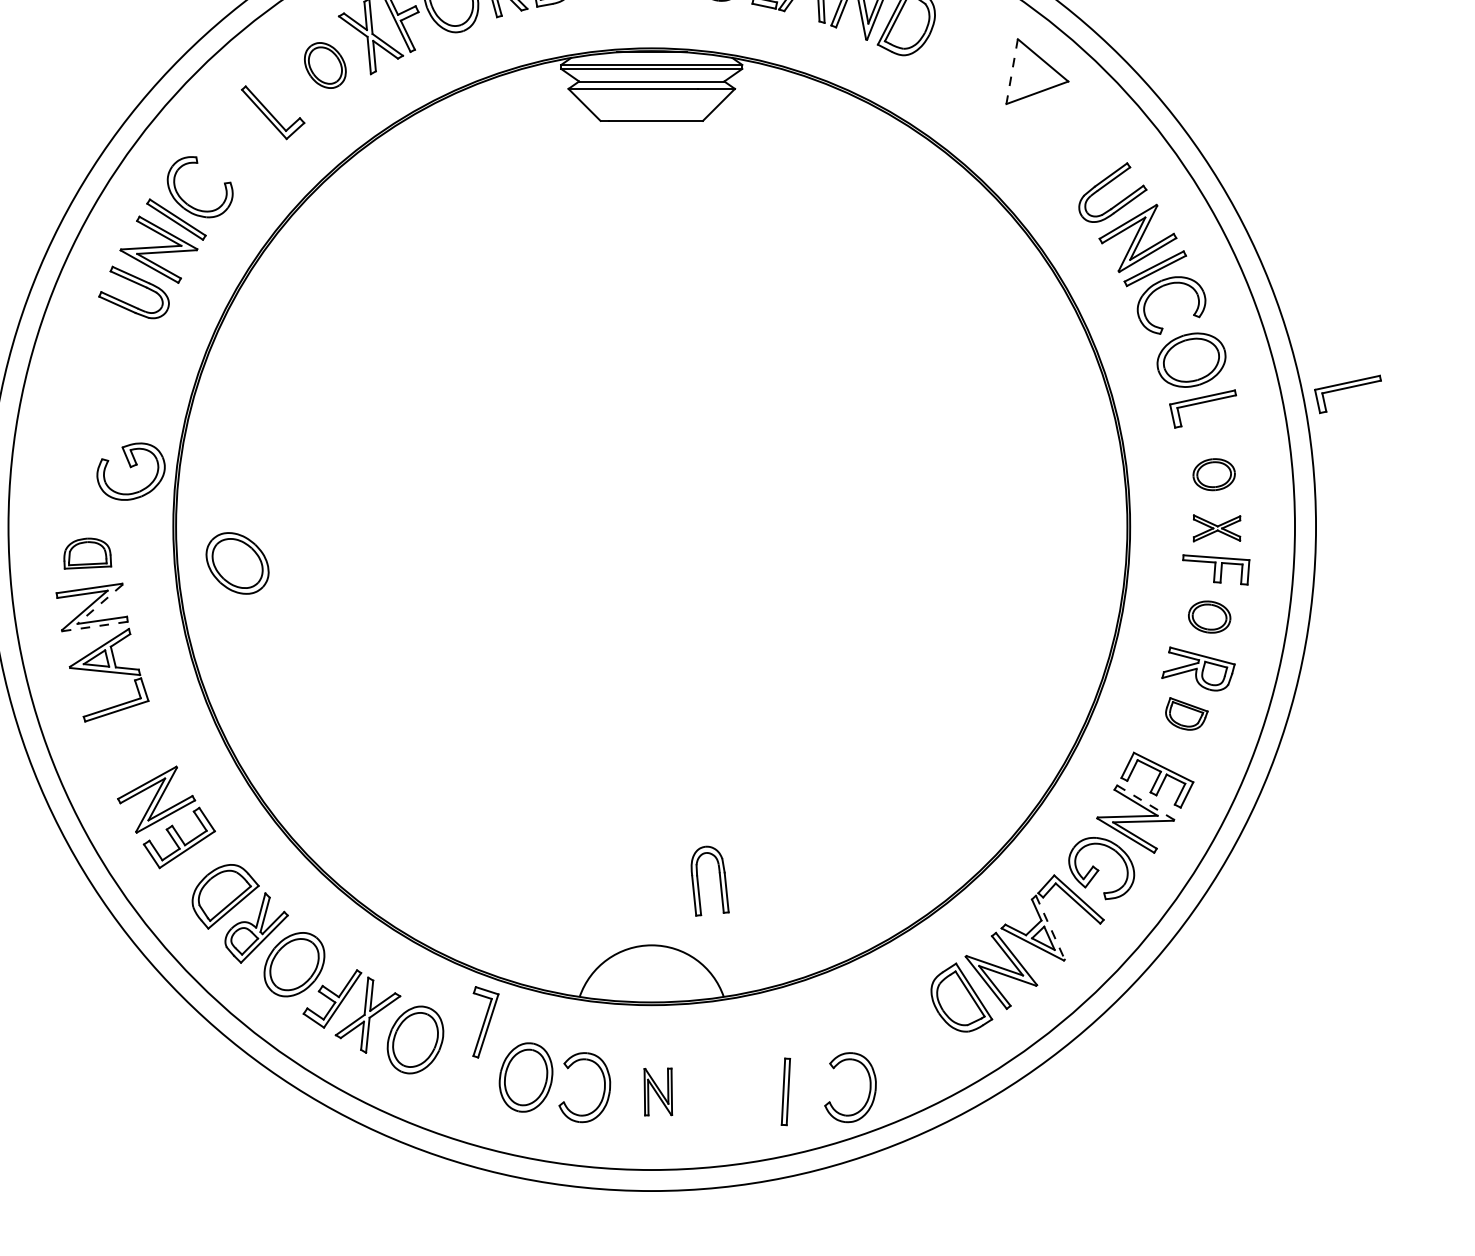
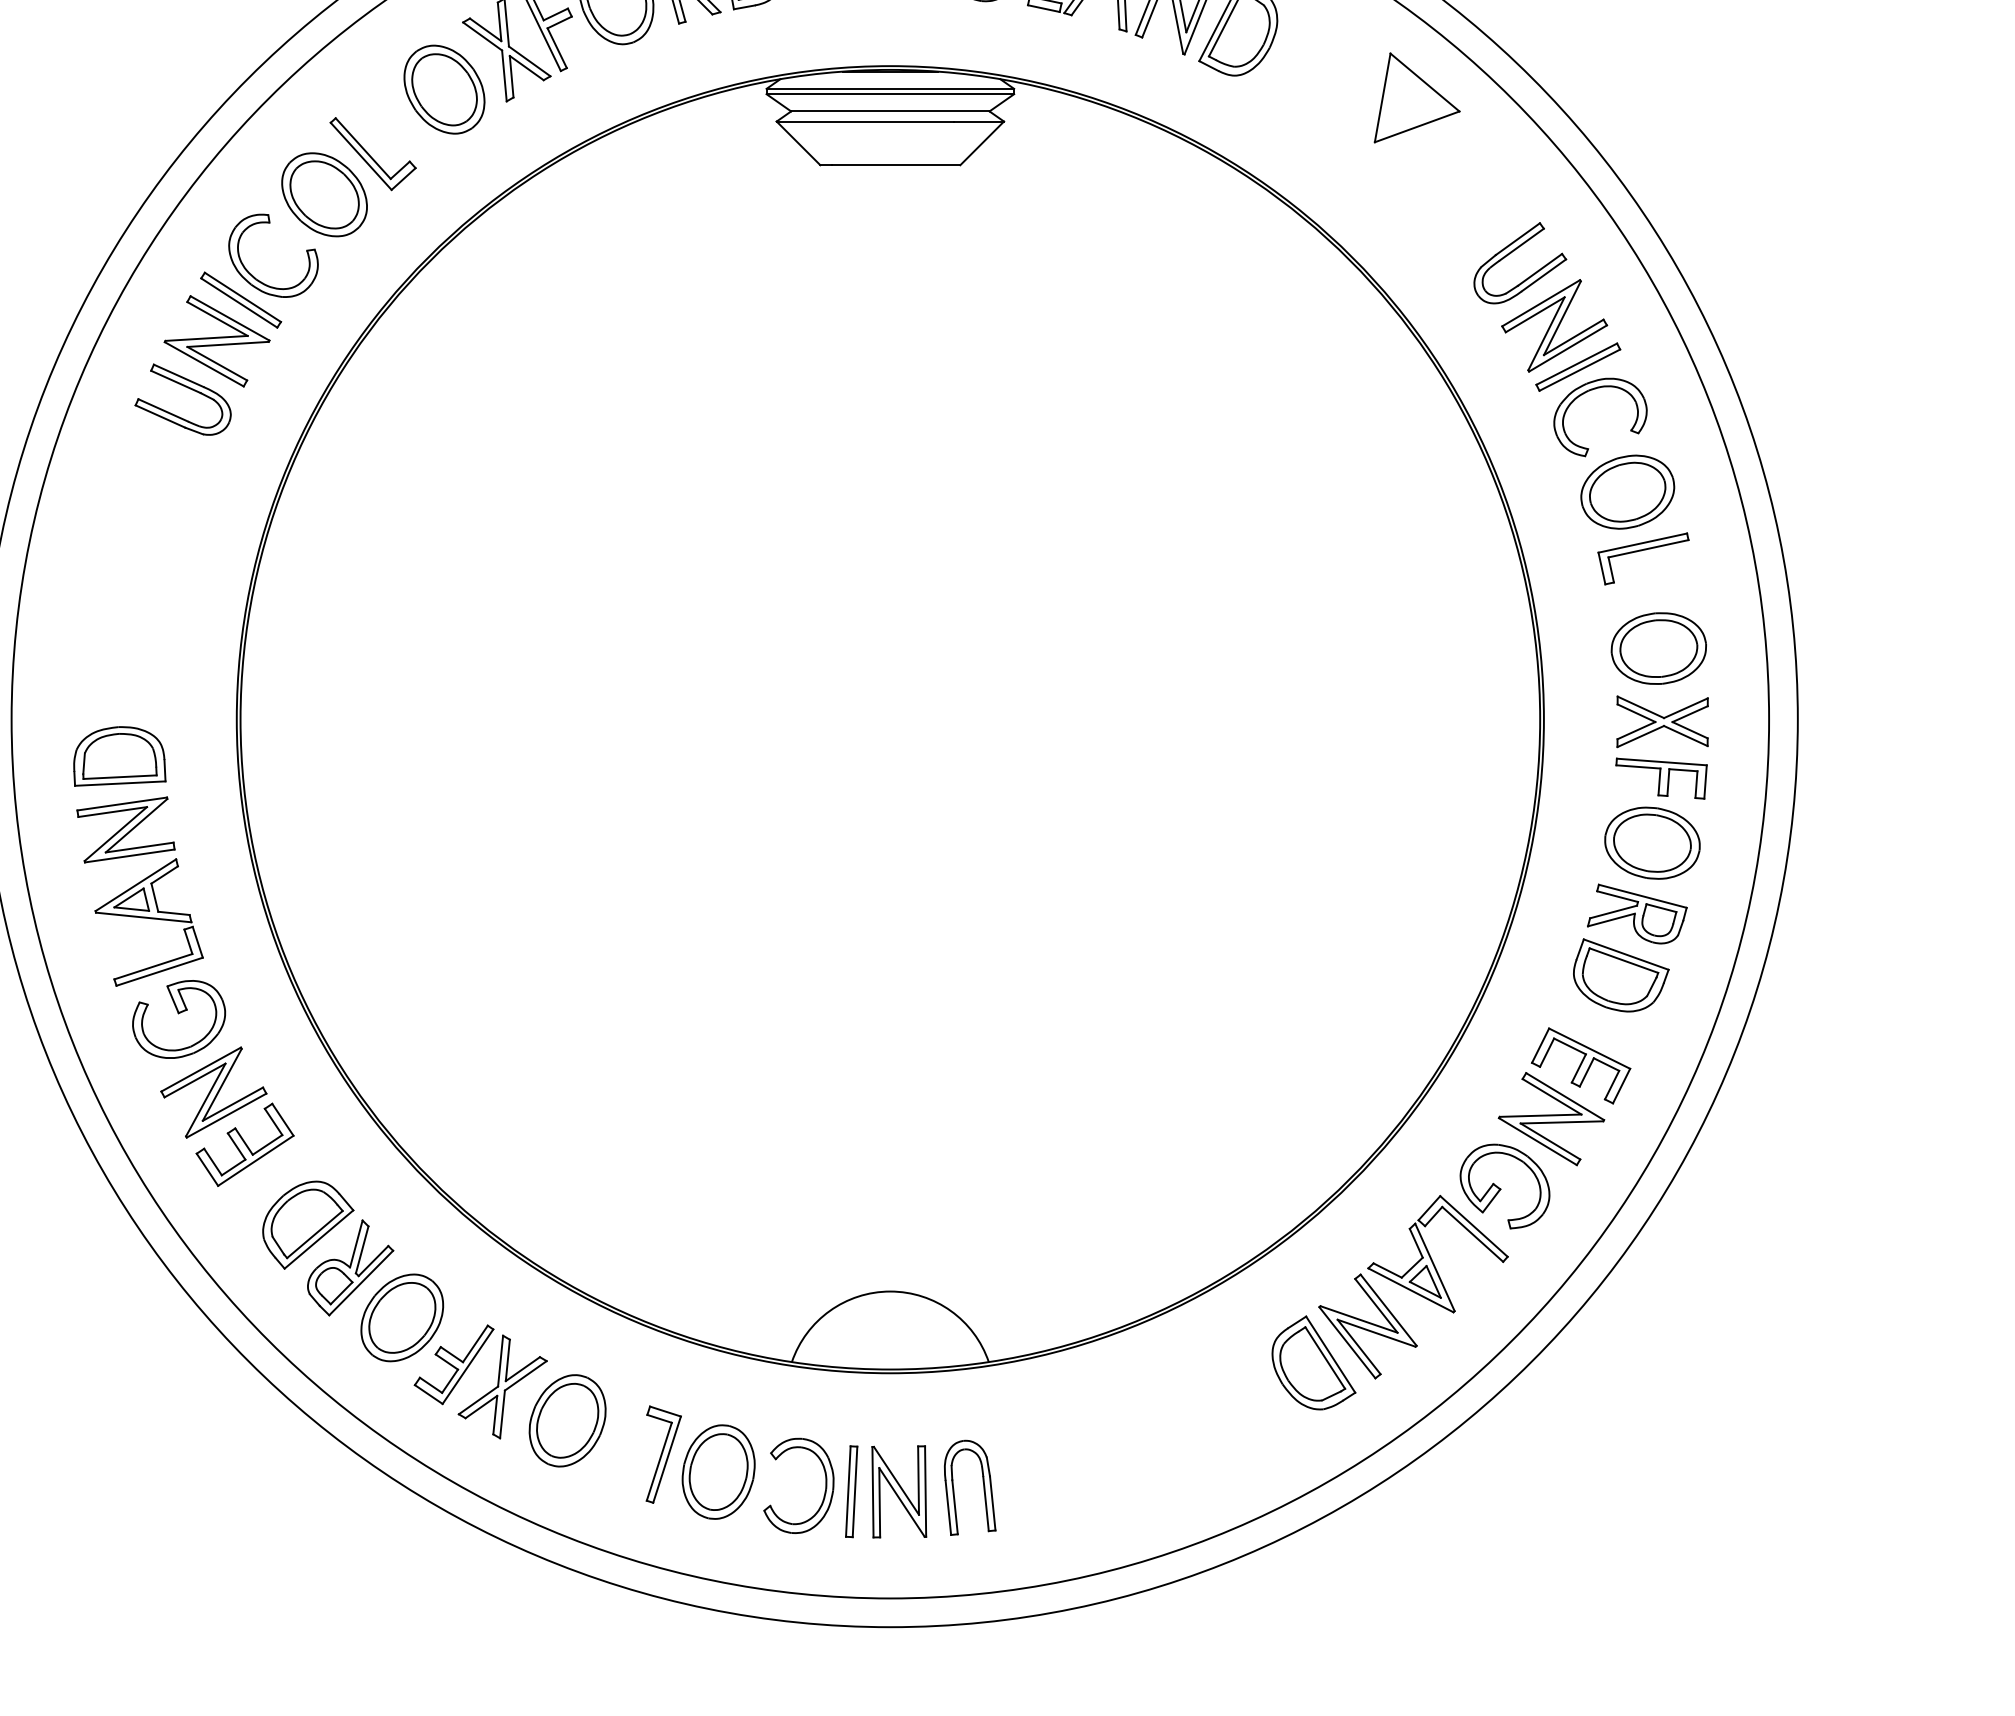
part: (325, 65) -> (444, 89), size x1.43
line: (1012, 72) -> (1382, 98), dashed -> solid
part: (1346, 389) -> (1839, 531), removed
part: (131, 471) -> (179, 1019), moved
part: (1214, 474) -> (1658, 648), size x1.67
part: (1216, 528) -> (1662, 721), size x1.43
part: (87, 553) -> (119, 756), size x1.43
part: (237, 563) -> (324, 194), moved
line: (99, 604) -> (136, 825), dashed -> solid
part: (1209, 616) -> (1652, 842), size x1.67
line: (94, 626) -> (129, 856), dashed -> solid
part: (1186, 714) -> (1621, 975), size x1.67
line: (1145, 802) -> (1565, 1096), dashed -> solid
part: (719, 880) -> (983, 1487), moved
line: (1050, 927) -> (1434, 1267), dashed -> solid
part: (485, 1022) -> (663, 1454), moved
part: (658, 1091) -> (899, 1491), size x1.43
part: (785, 1091) -> (851, 1491), moved
part: (869, 1091) -> (1187, 1491), removed

